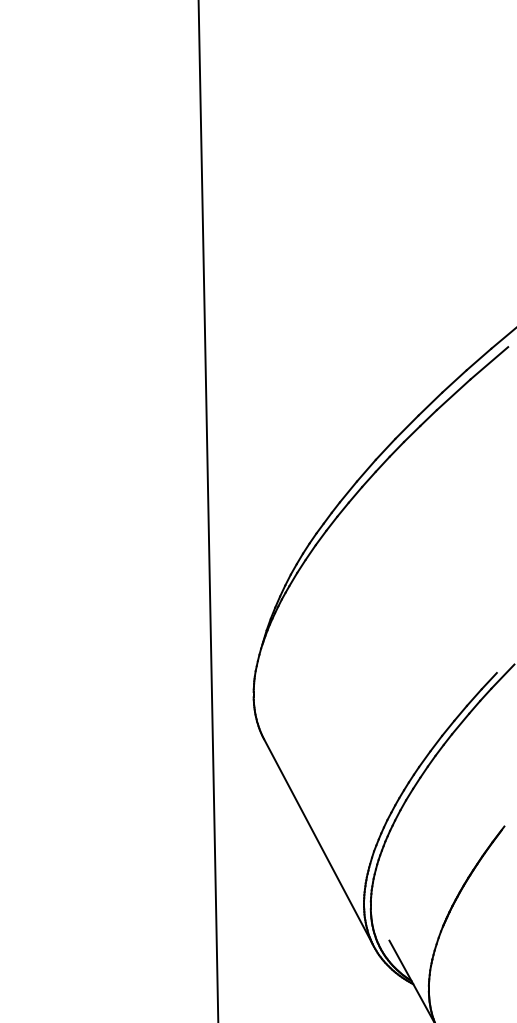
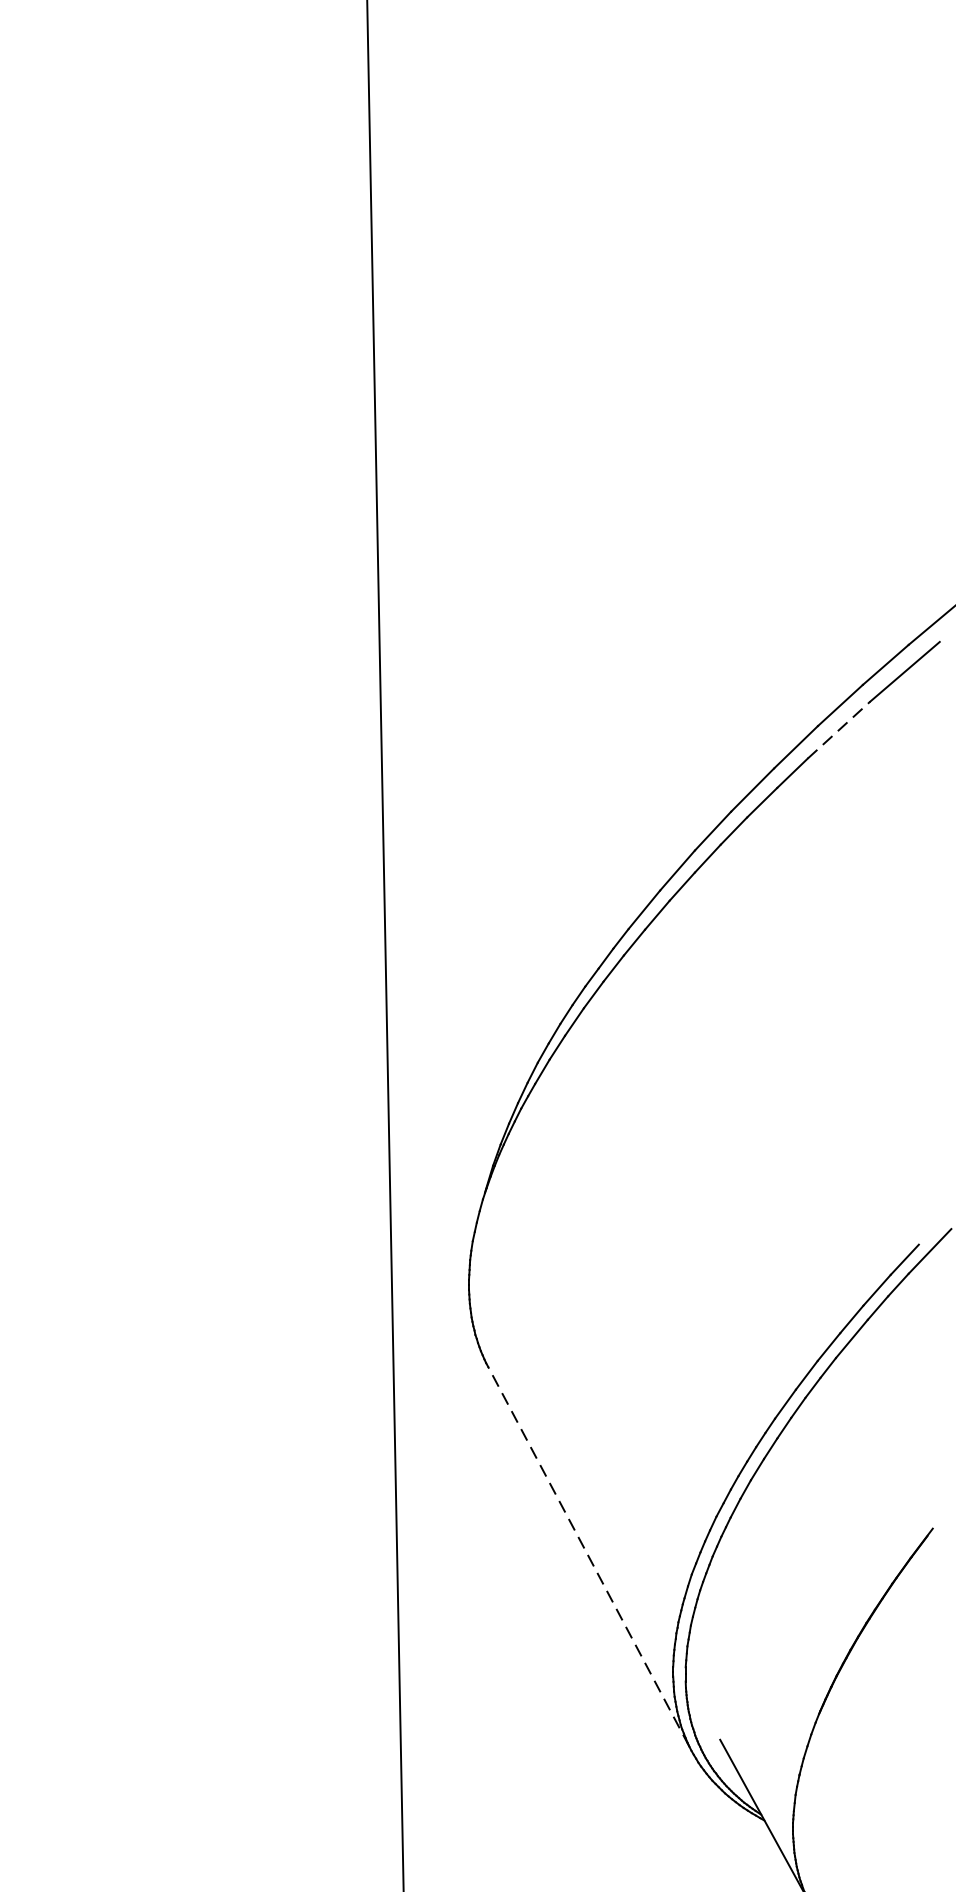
line: (453, 394) -> (838, 729), solid -> dashed
line: (318, 841) -> (588, 1556), solid -> dashed

